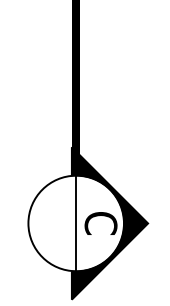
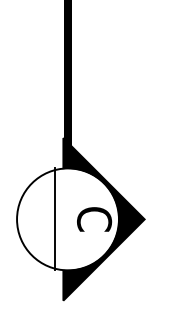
line: (76, 223) -> (55, 219), moved

